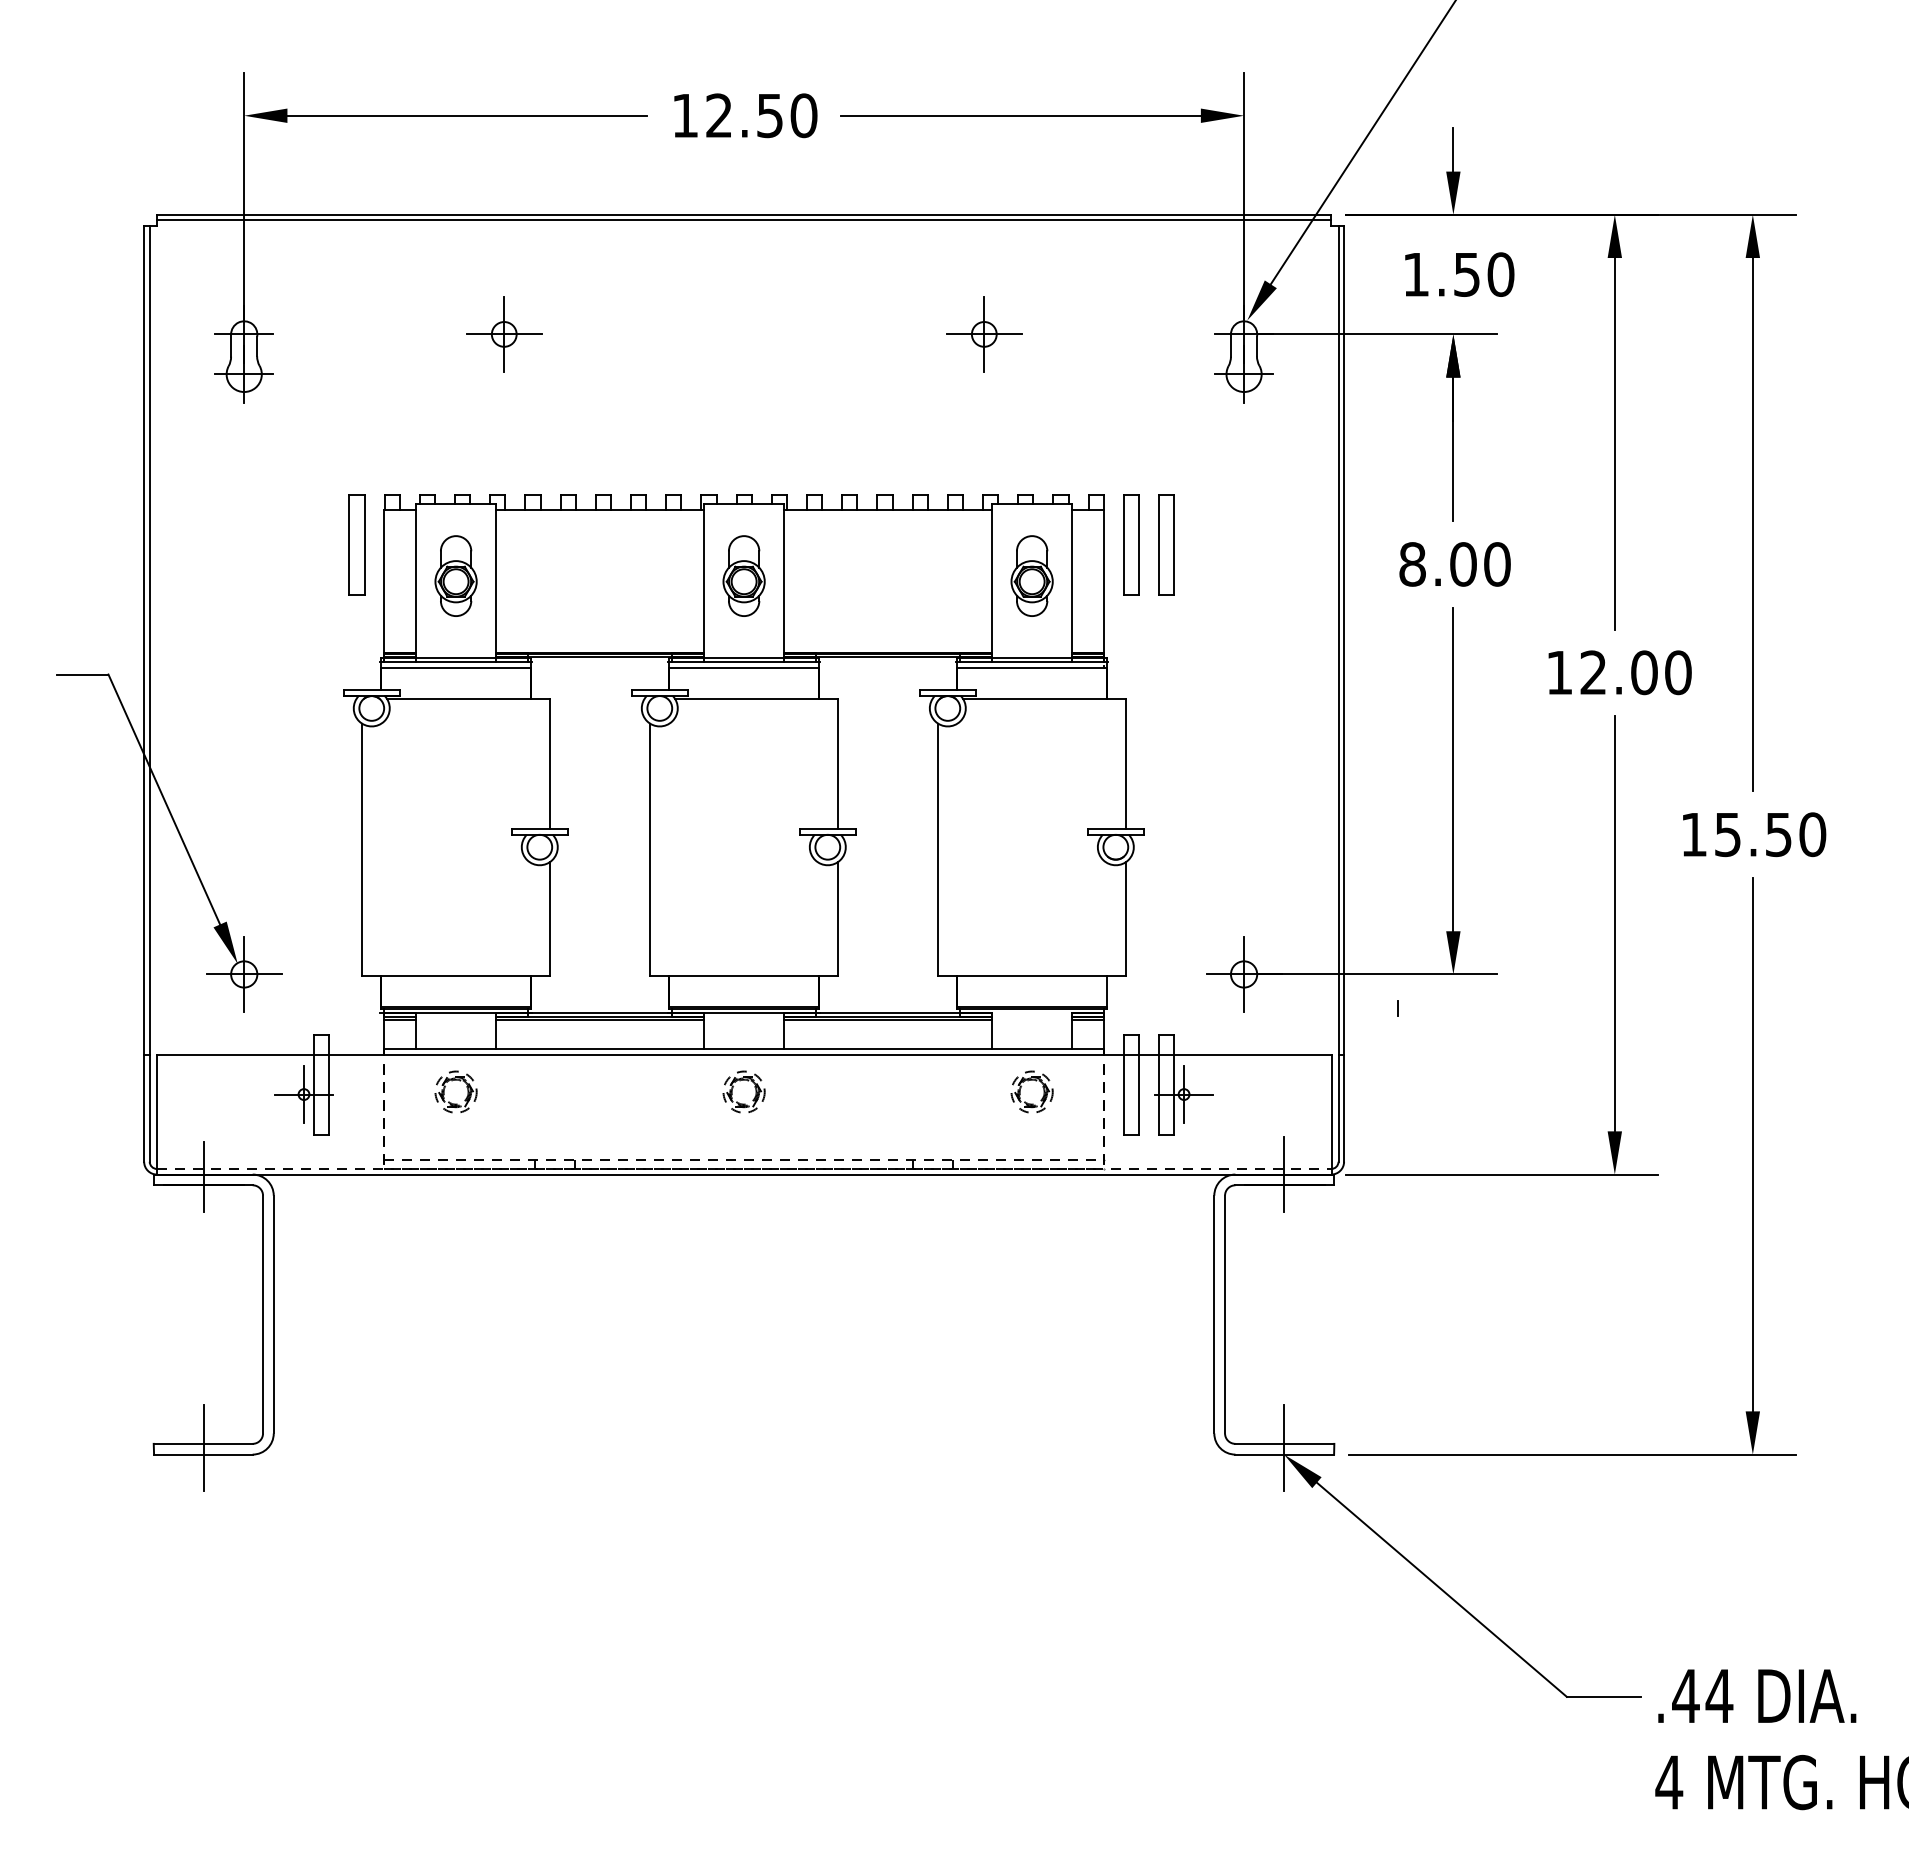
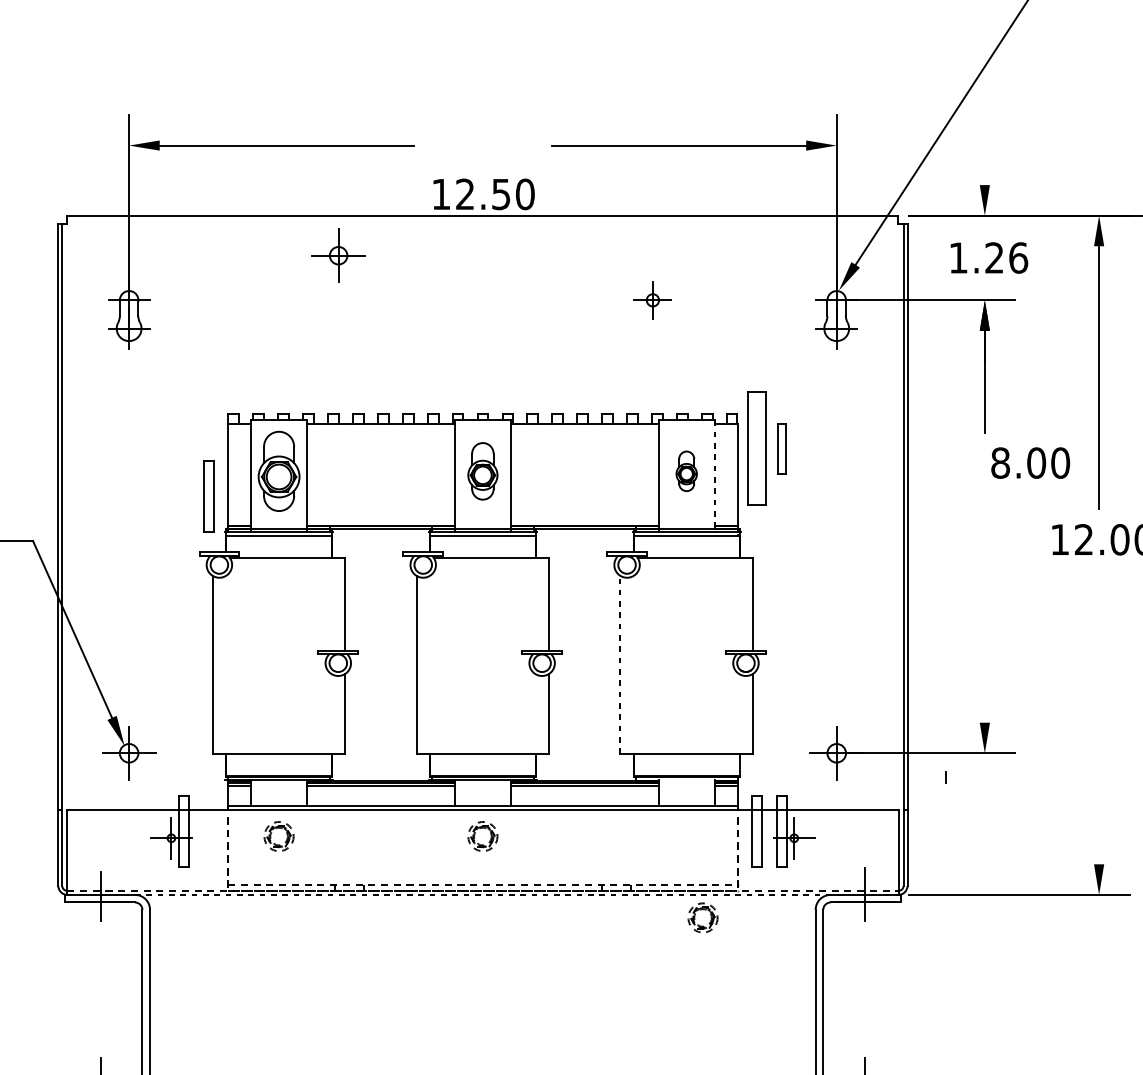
text: (745, 115) -> (483, 194), moved
line: (1453, 149) -> (984, 169), removed
line: (743, 220) -> (482, 219), removed
text: (1484, 274) -> (1006, 257), 1.50 -> 1.26
part: (504, 334) -> (338, 255), moved
part: (984, 334) -> (653, 300), size x0.7
part: (356, 544) -> (208, 496), moved
part: (1131, 544) -> (757, 449), size x1.6
part: (1166, 544) -> (781, 449), size x0.7
text: (1454, 564) -> (1030, 463), moved
part: (455, 575) -> (278, 470), size x1.4
part: (1031, 575) -> (686, 470), size x0.7
line: (1071, 583) -> (714, 476), solid -> dashed
line: (1453, 769) -> (984, 608), removed
line: (938, 849) -> (620, 664), solid -> dashed
line: (1614, 923) -> (1098, 717), removed
part: (1028, 1081) -> (700, 910), moved
line: (744, 1174) -> (483, 894), solid -> dashed

